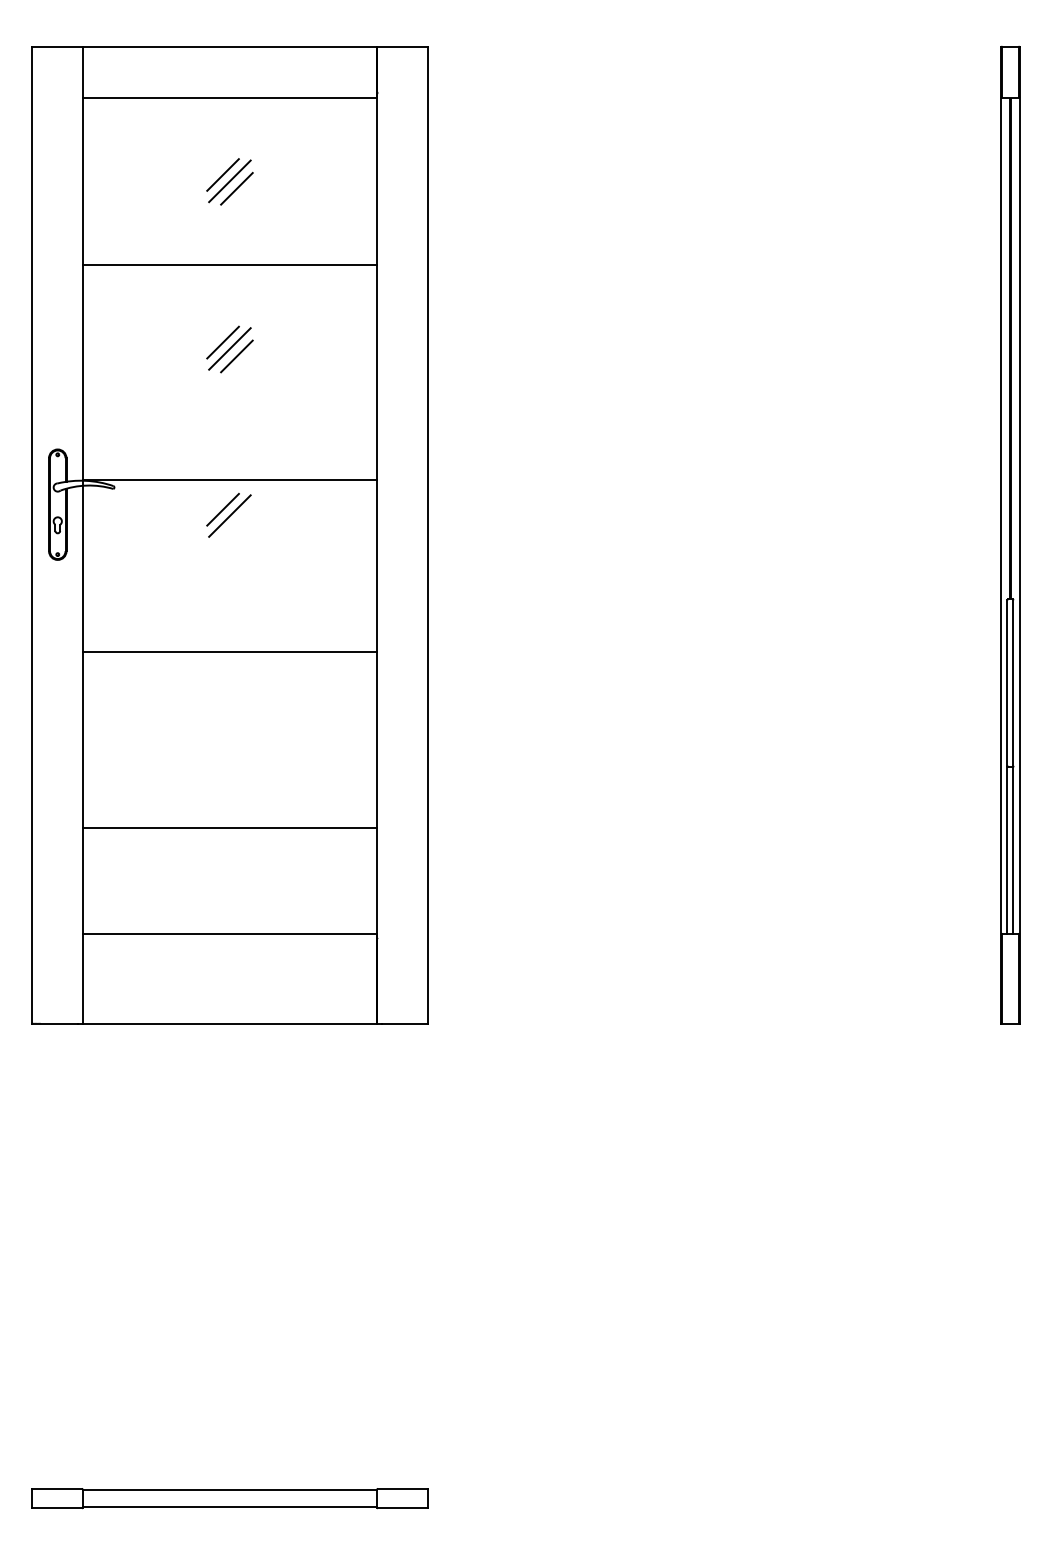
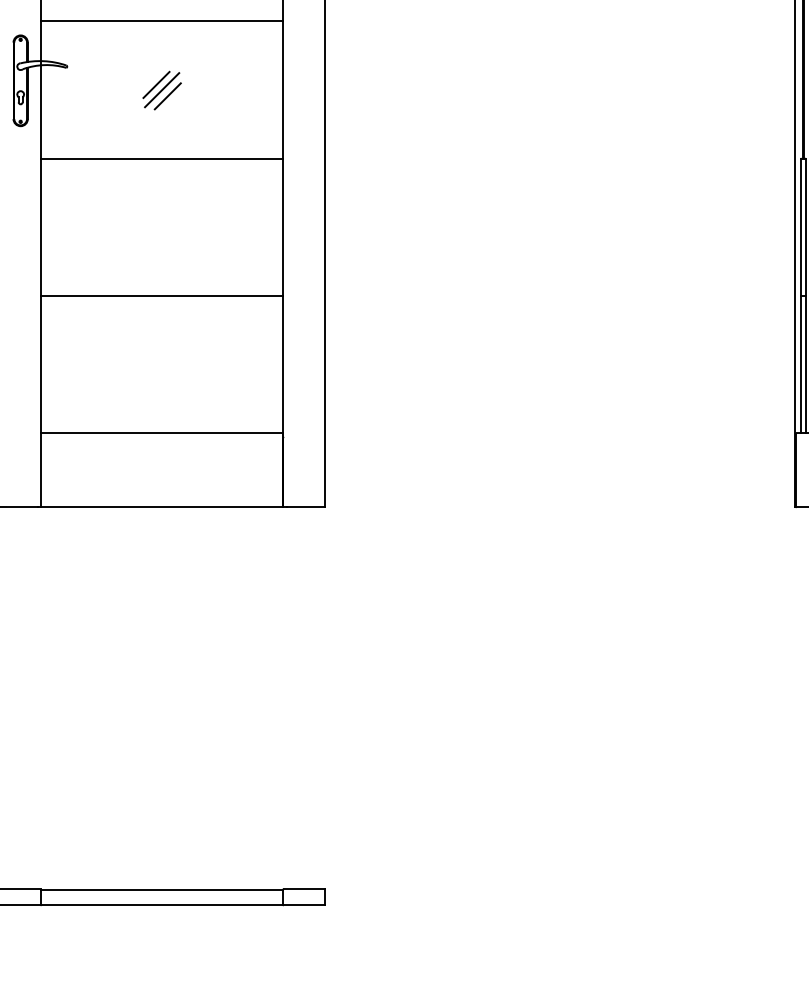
line: (229, 480) -> (161, 21), moved
line: (236, 523) -> (167, 96), added
line: (229, 652) -> (161, 158), moved
line: (229, 827) -> (161, 295), moved

